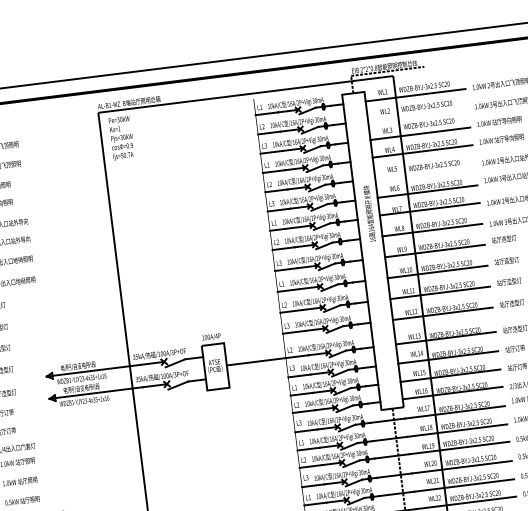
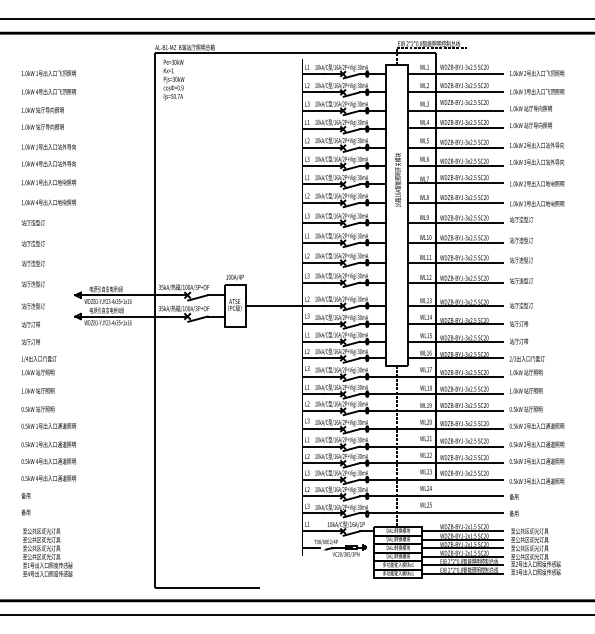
line: (417, 114) -> (454, 92), added
line: (424, 172) -> (454, 147), added

